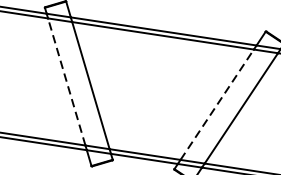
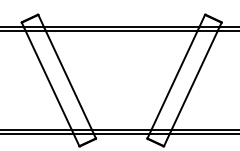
line: (66, 81) -> (48, 80), dashed -> solid
line: (217, 104) -> (174, 80), dashed -> solid

